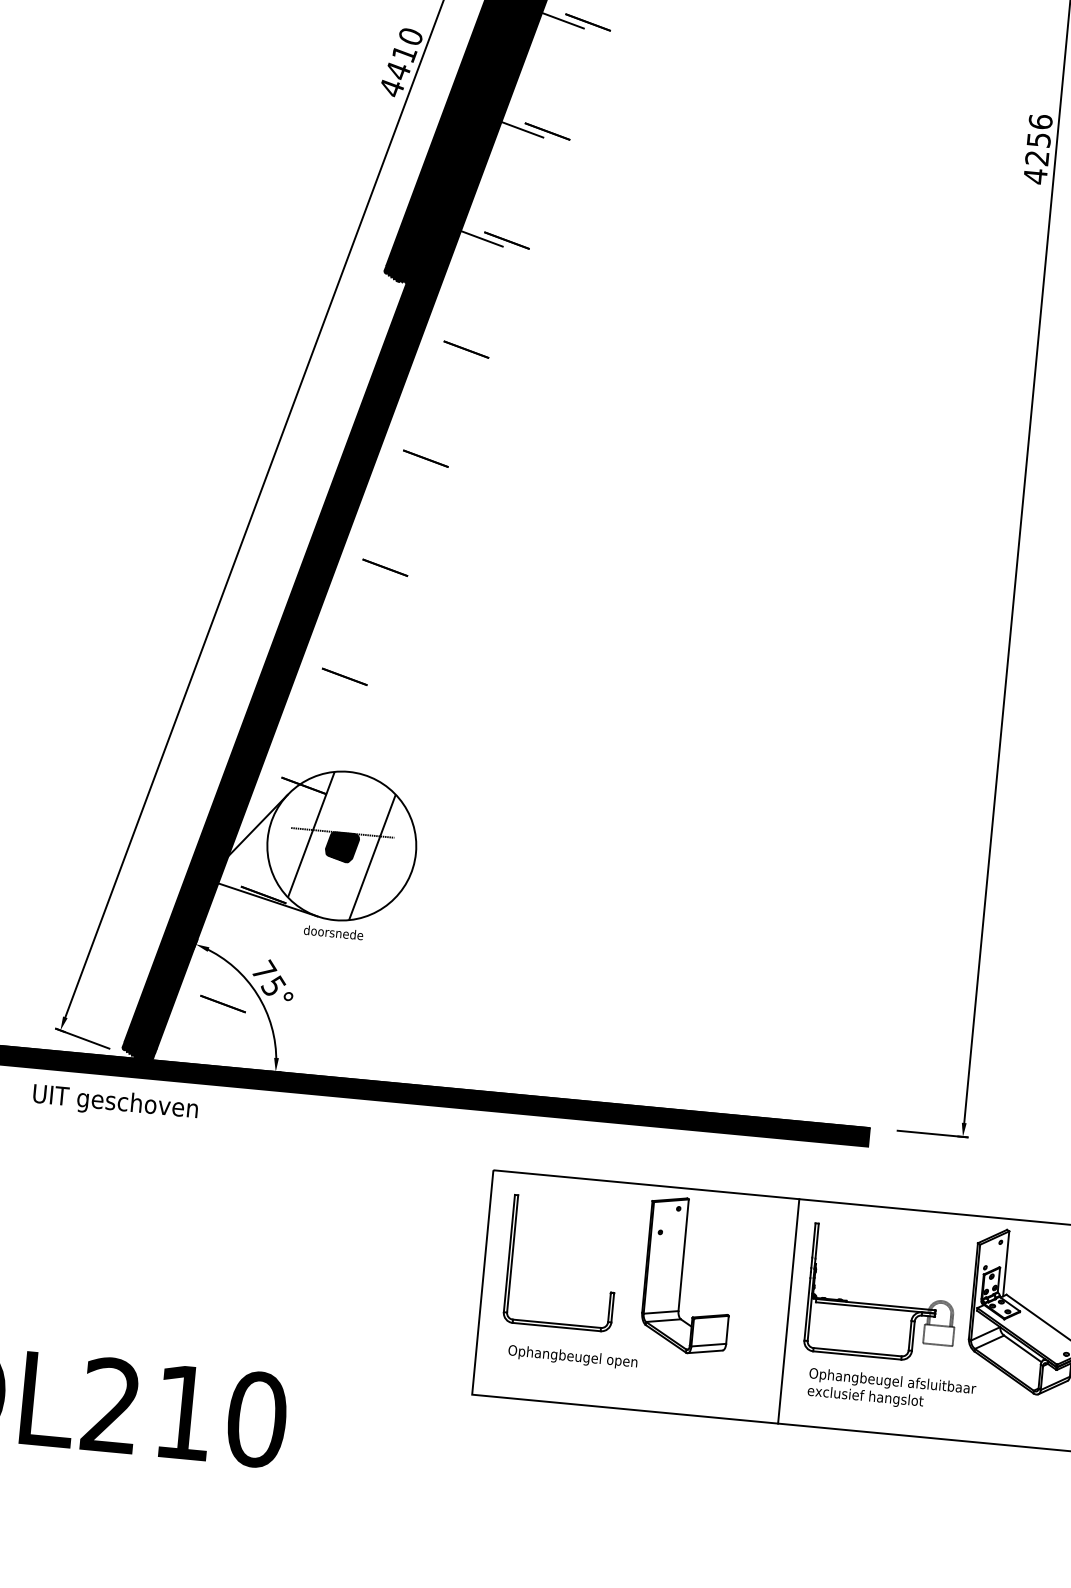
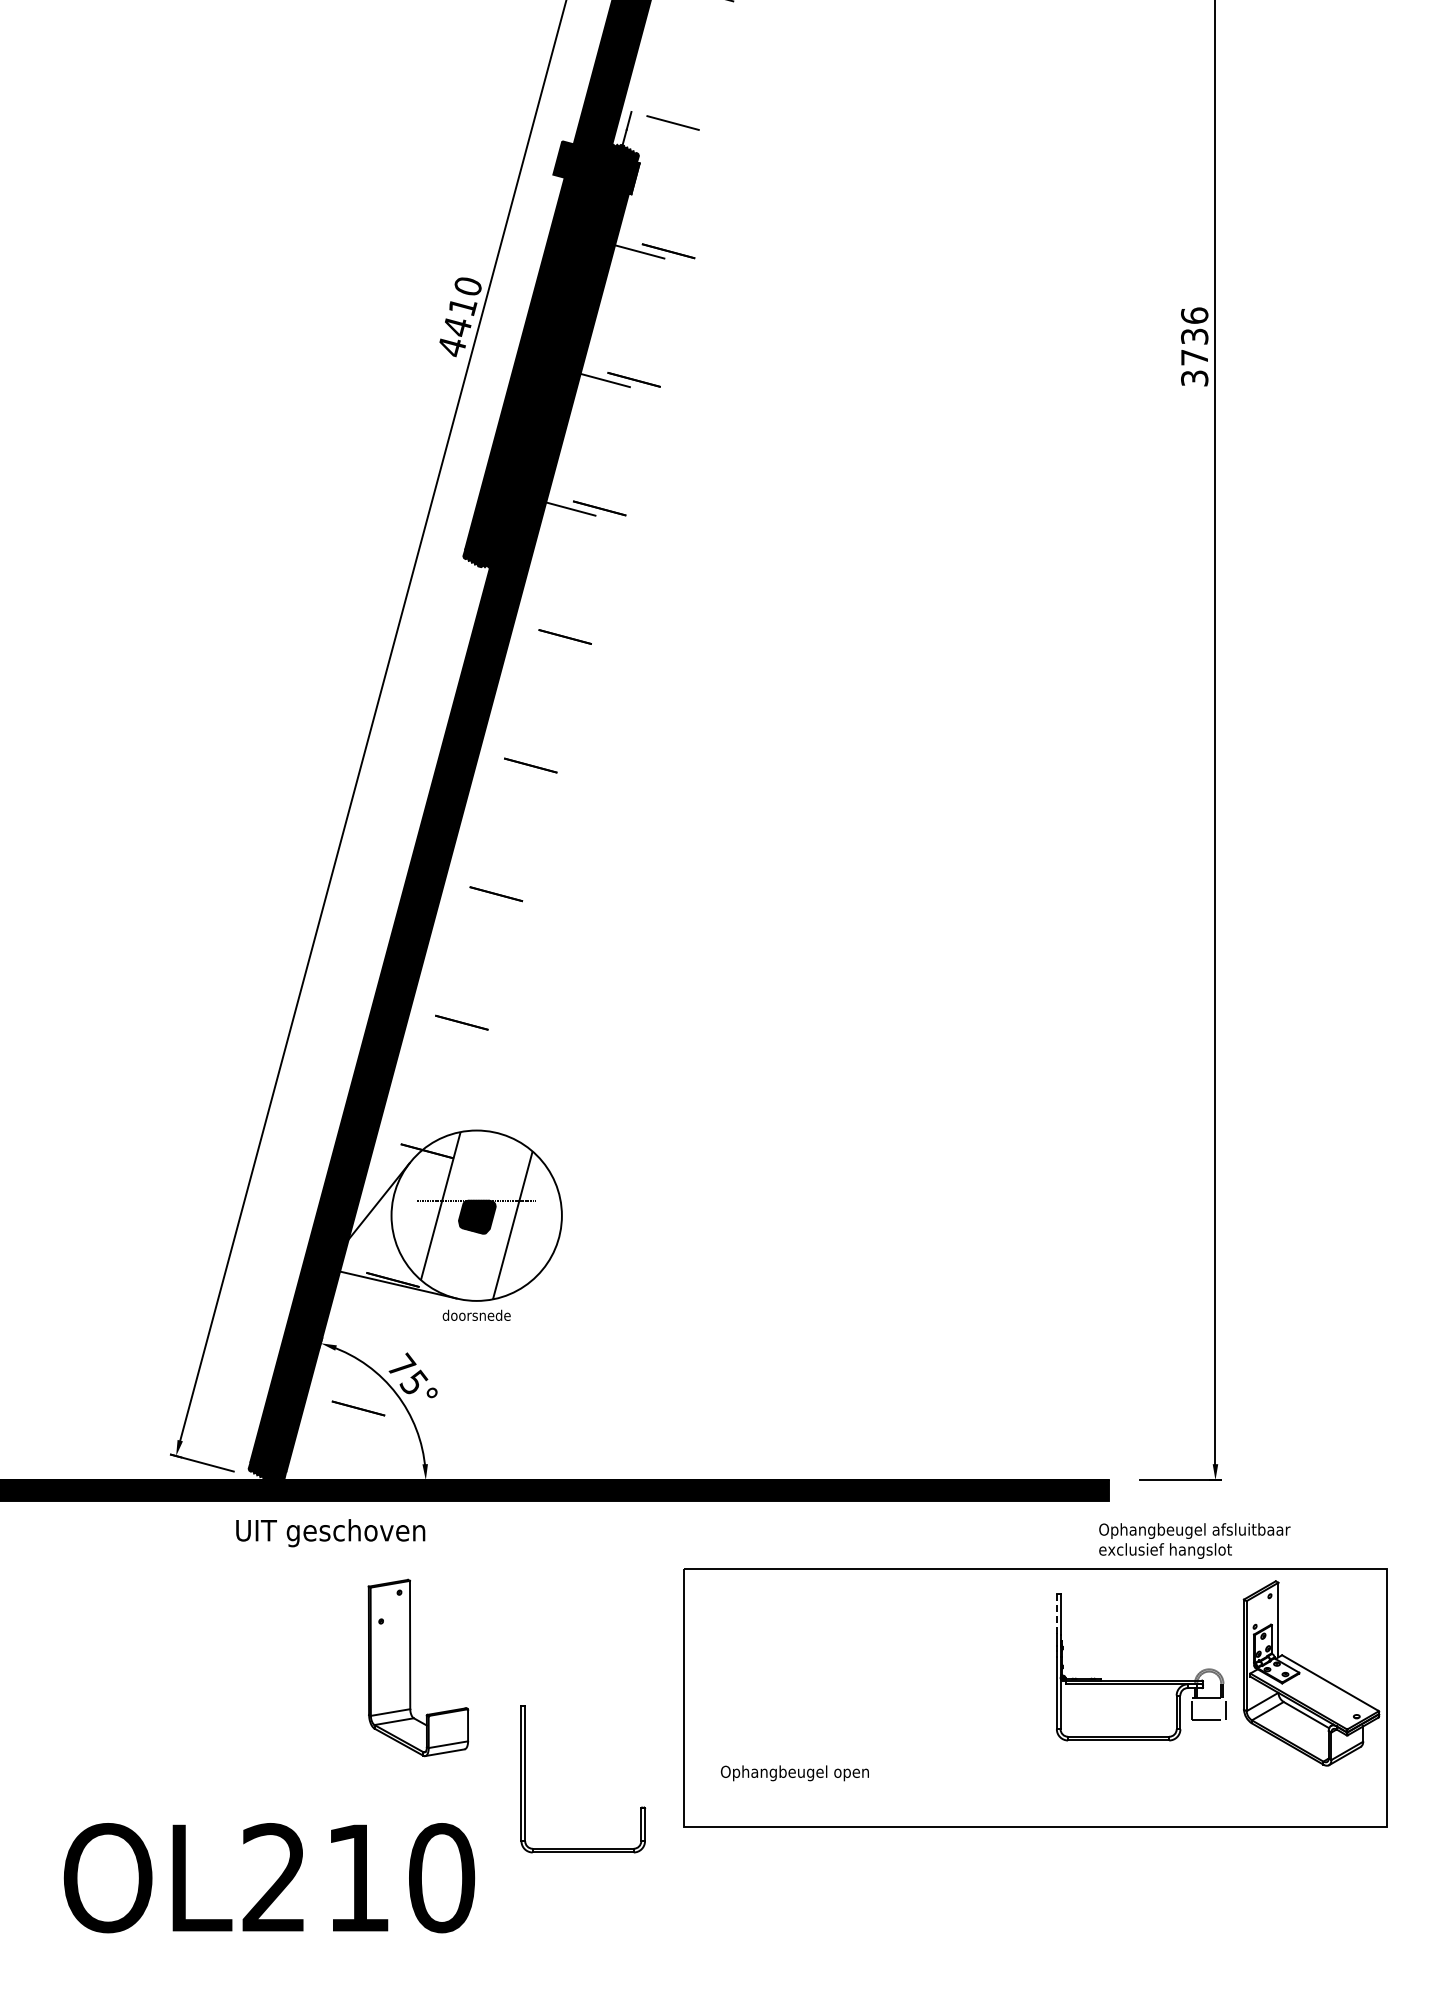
text: (1037, 158) -> (1194, 357), 4256 -> 3736
text: (115, 1103) -> (330, 1533), moved
line: (813, 1240) -> (1056, 1614), solid -> dashed
part: (512, 1258) -> (525, 1779), moved
part: (683, 1274) -> (411, 1667), moved
line: (788, 1311) -> (1035, 1697), removed
text: (891, 1390) -> (1194, 1540), moved

